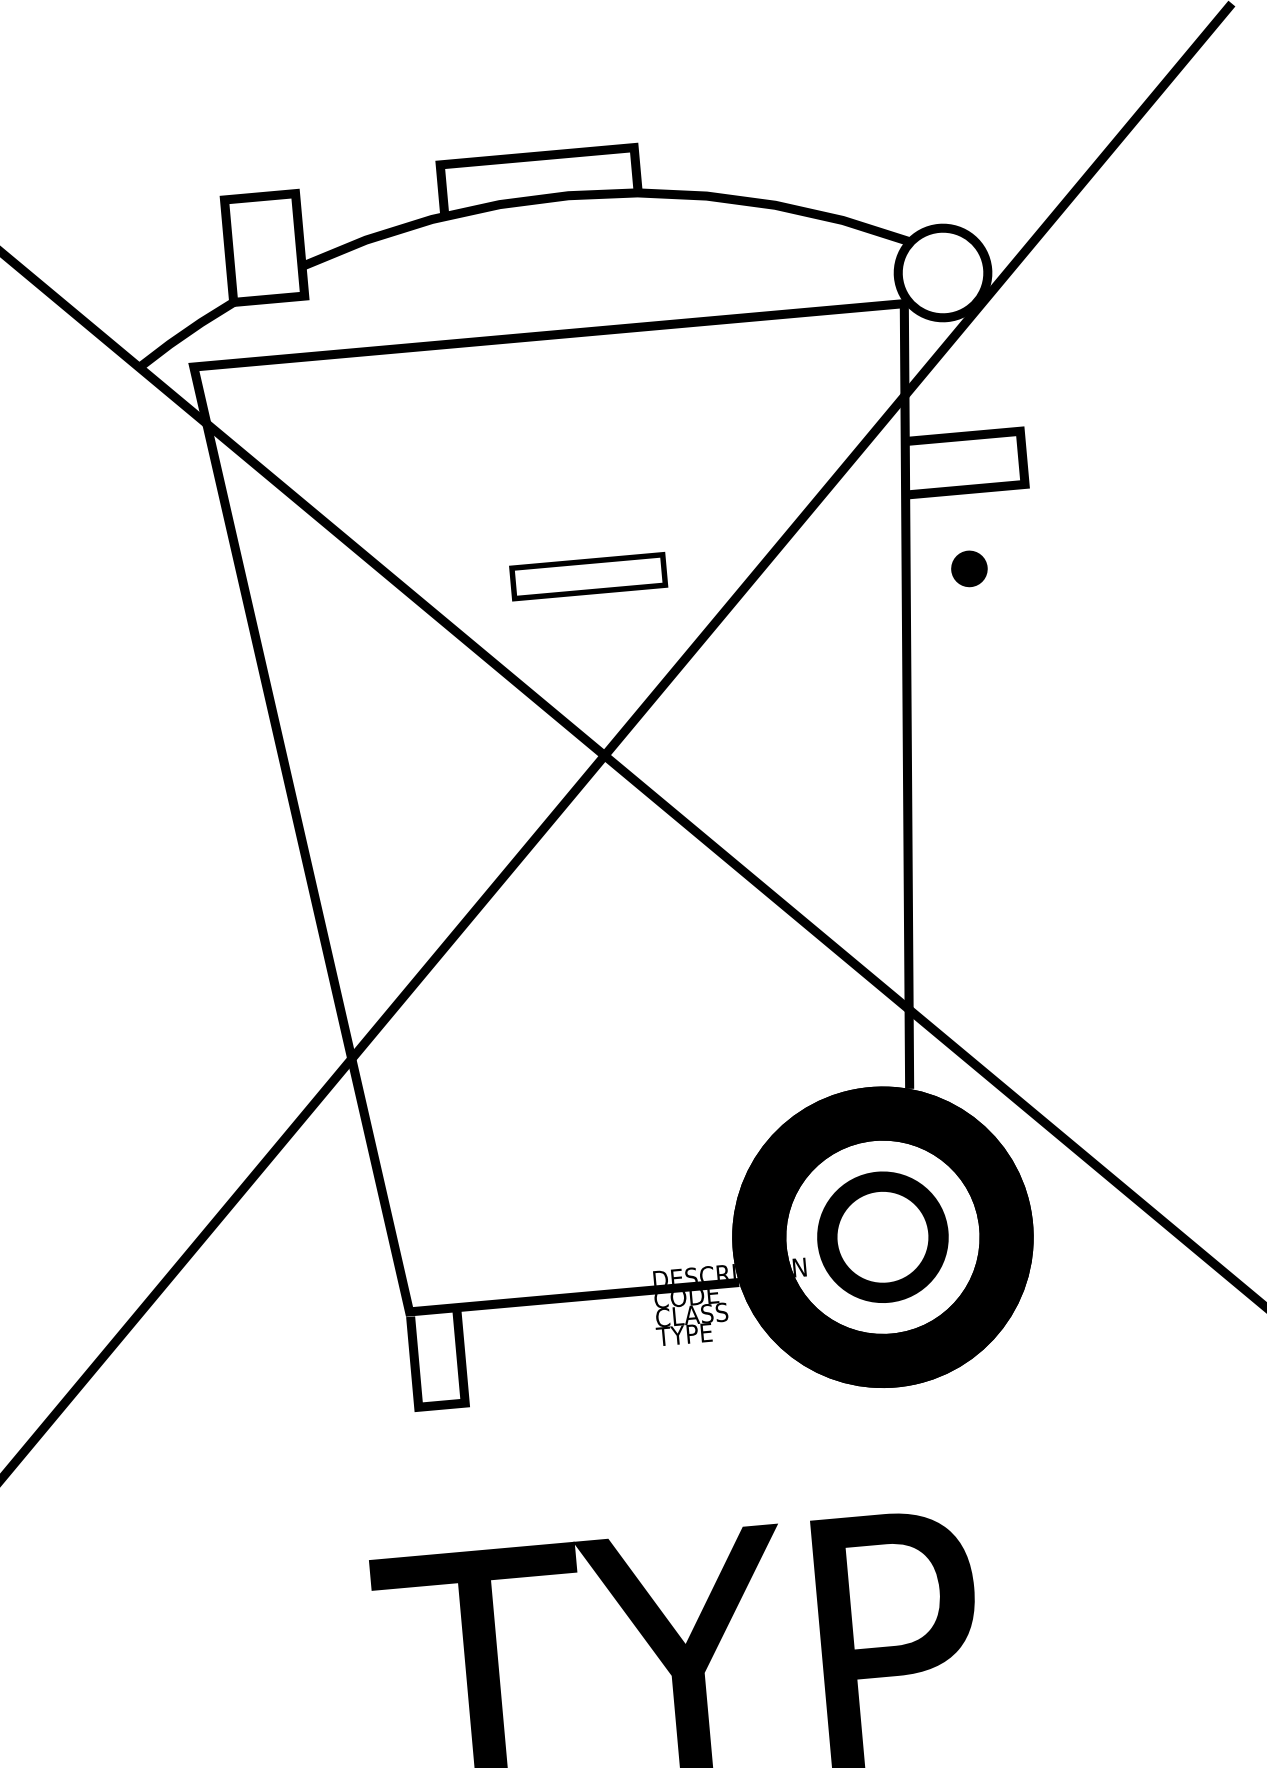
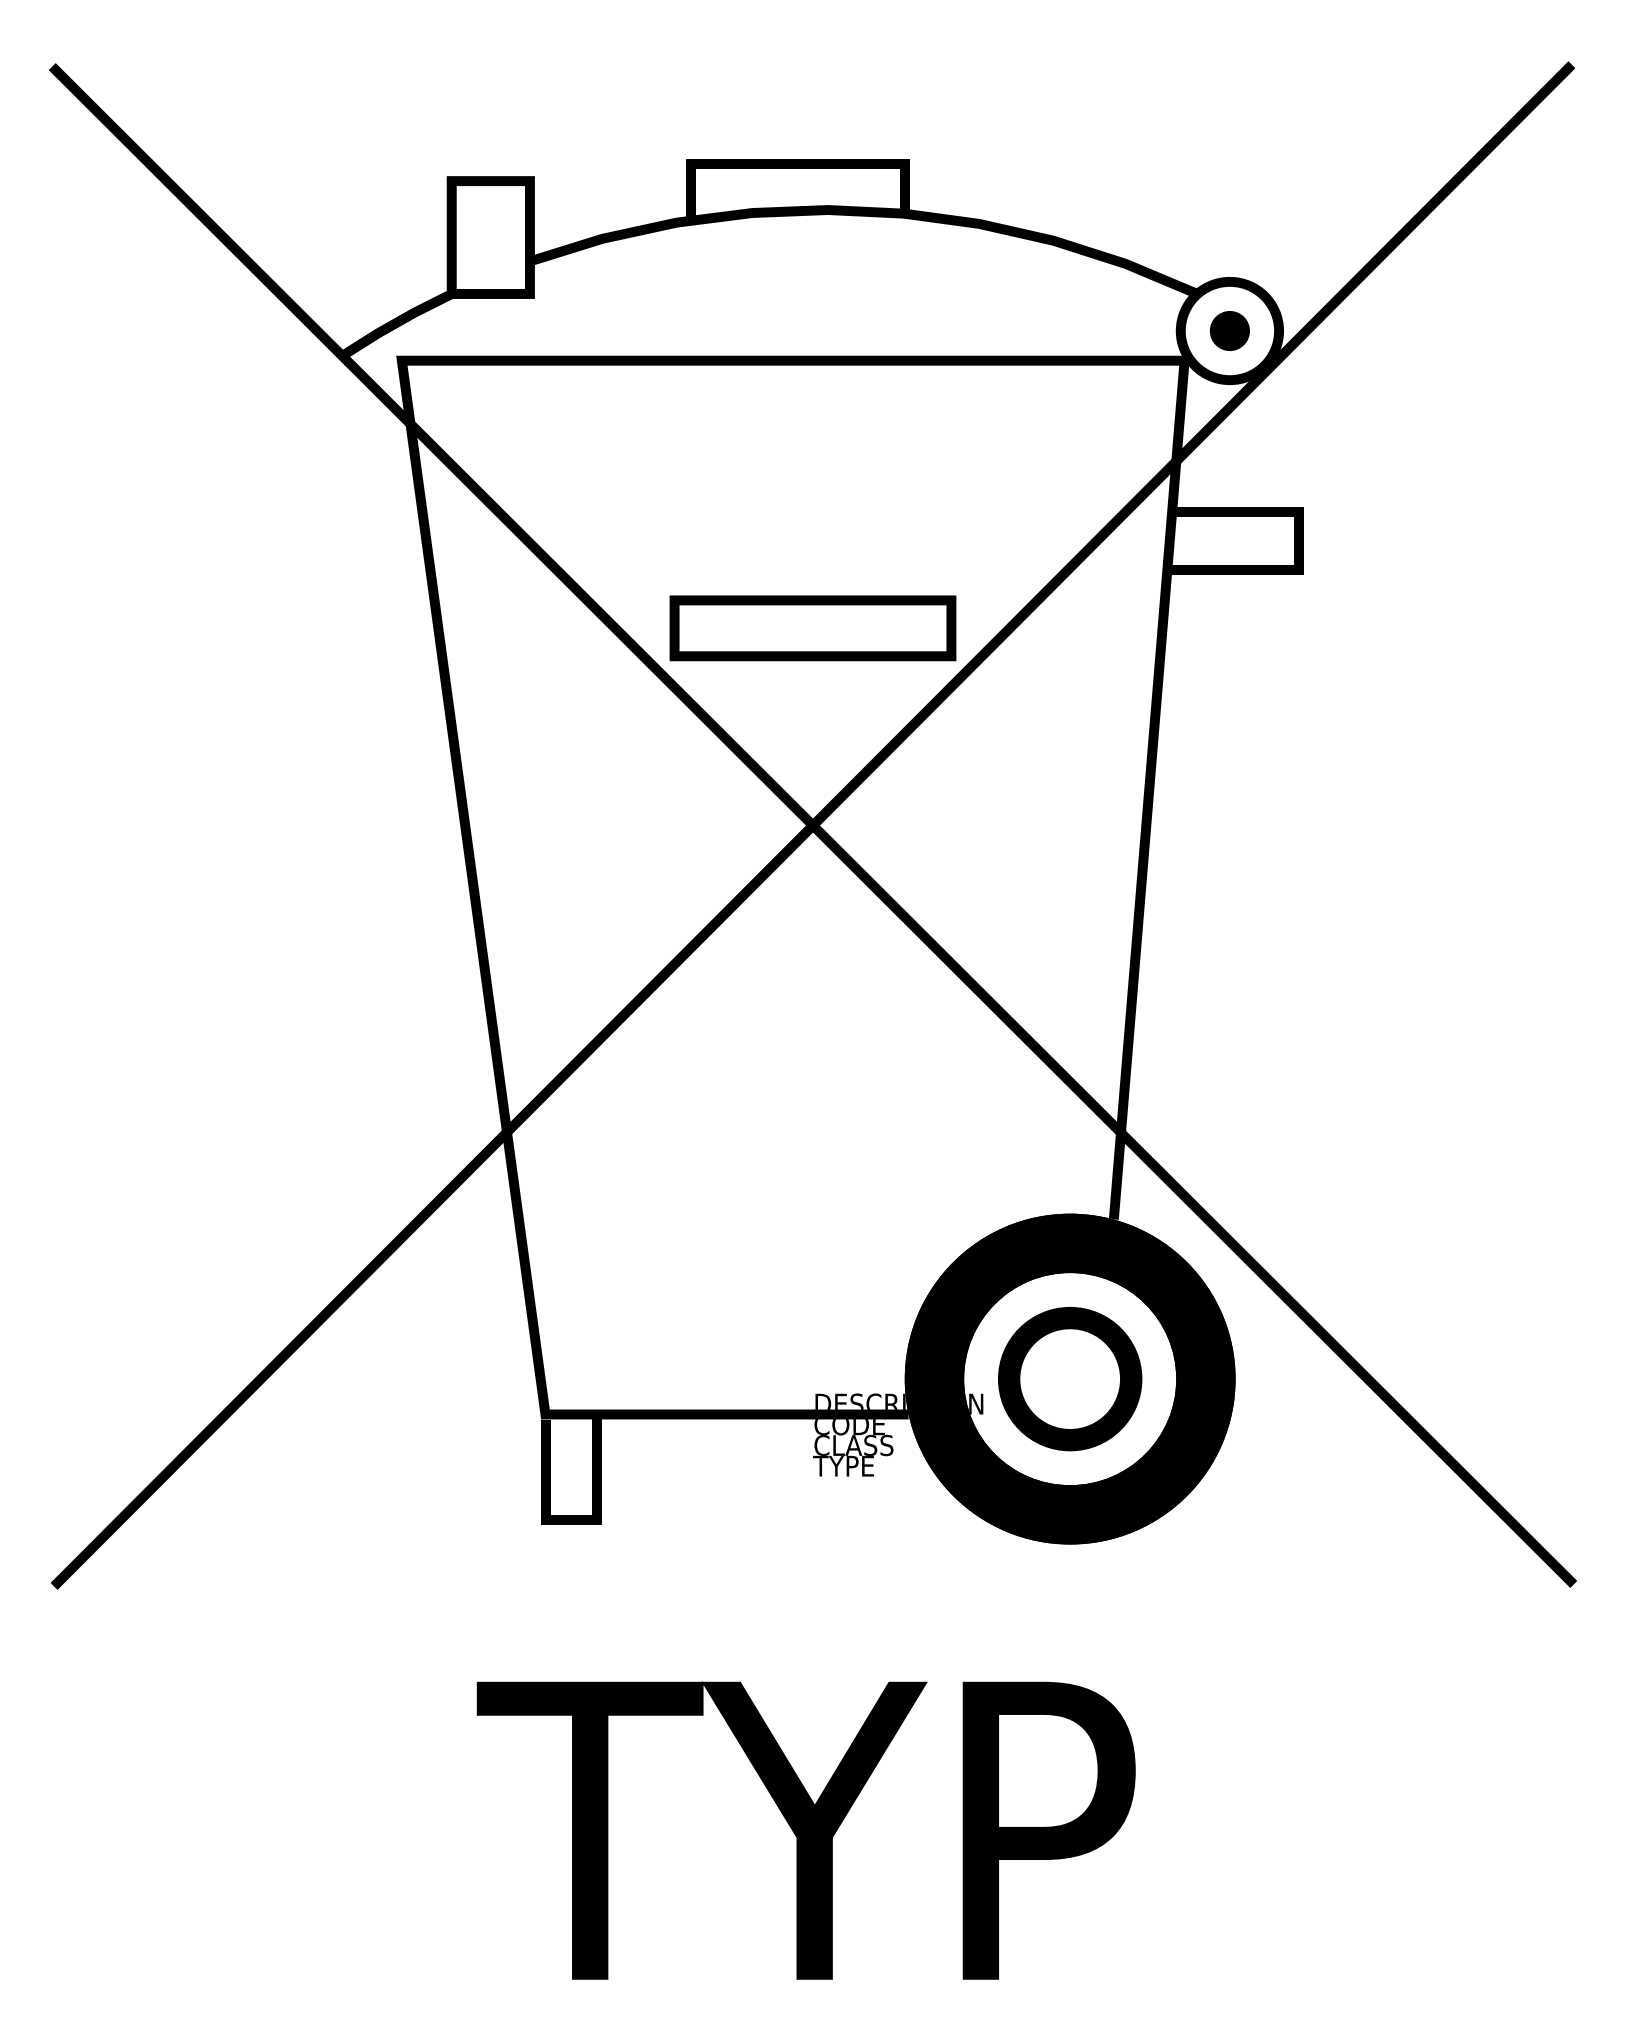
part: (969, 568) -> (1229, 330), moved
part: (588, 576) -> (812, 628), size x1.67

